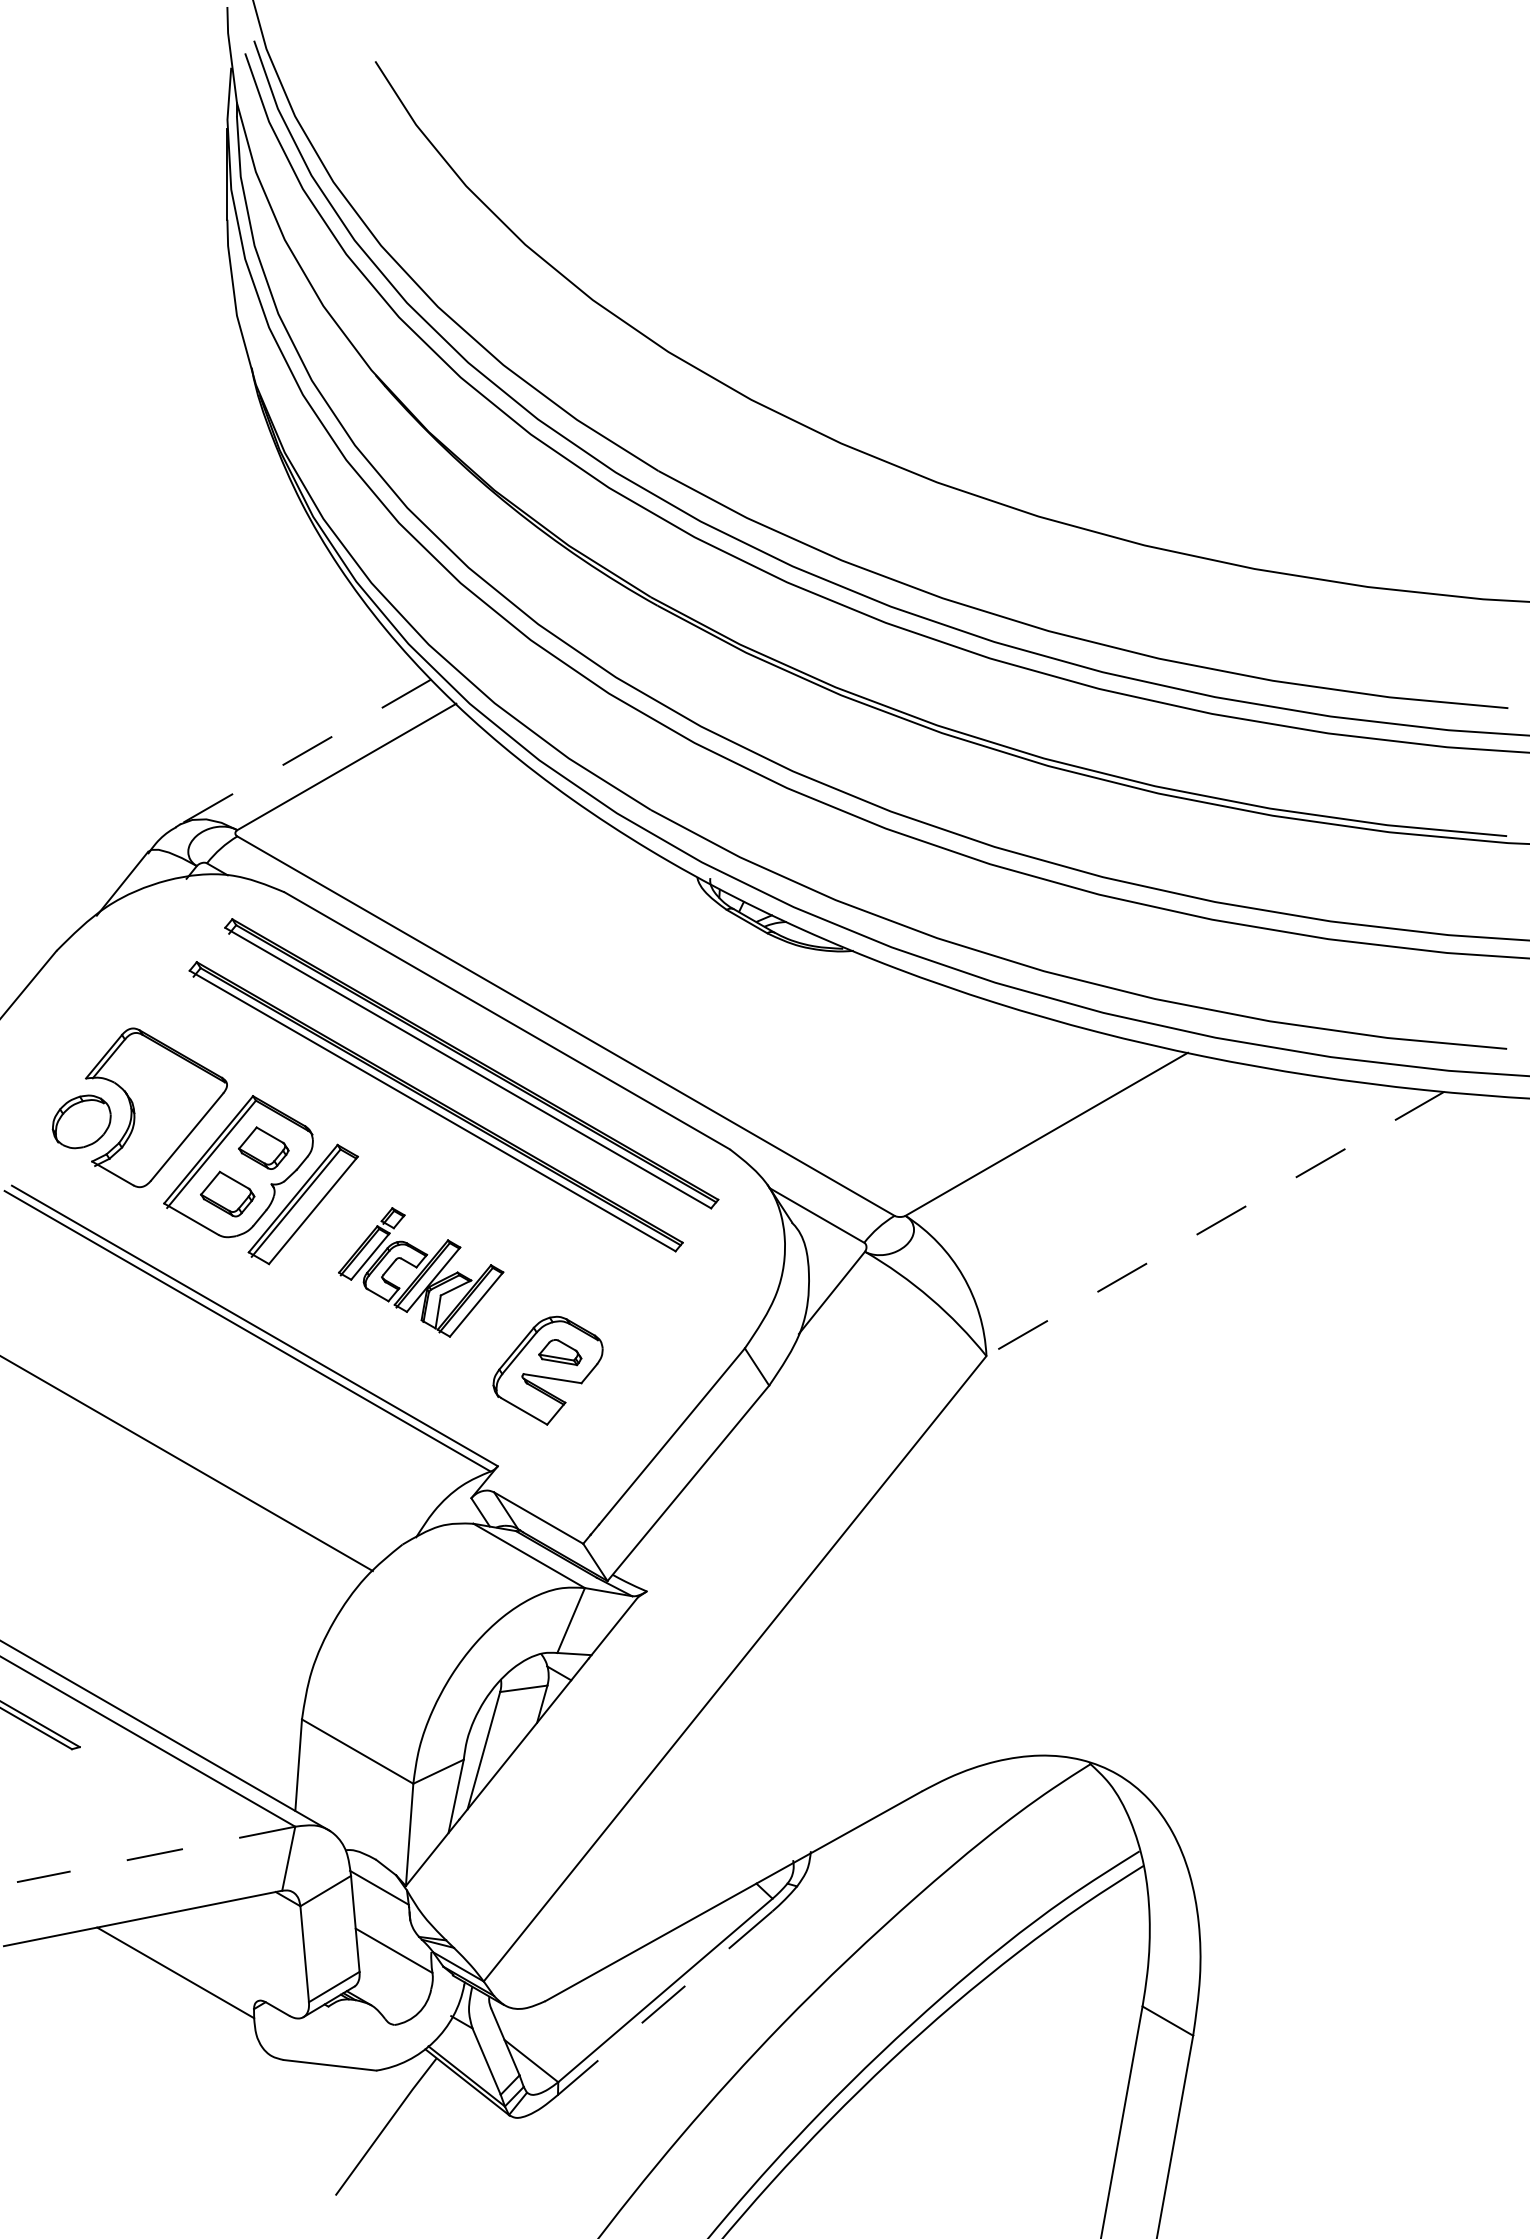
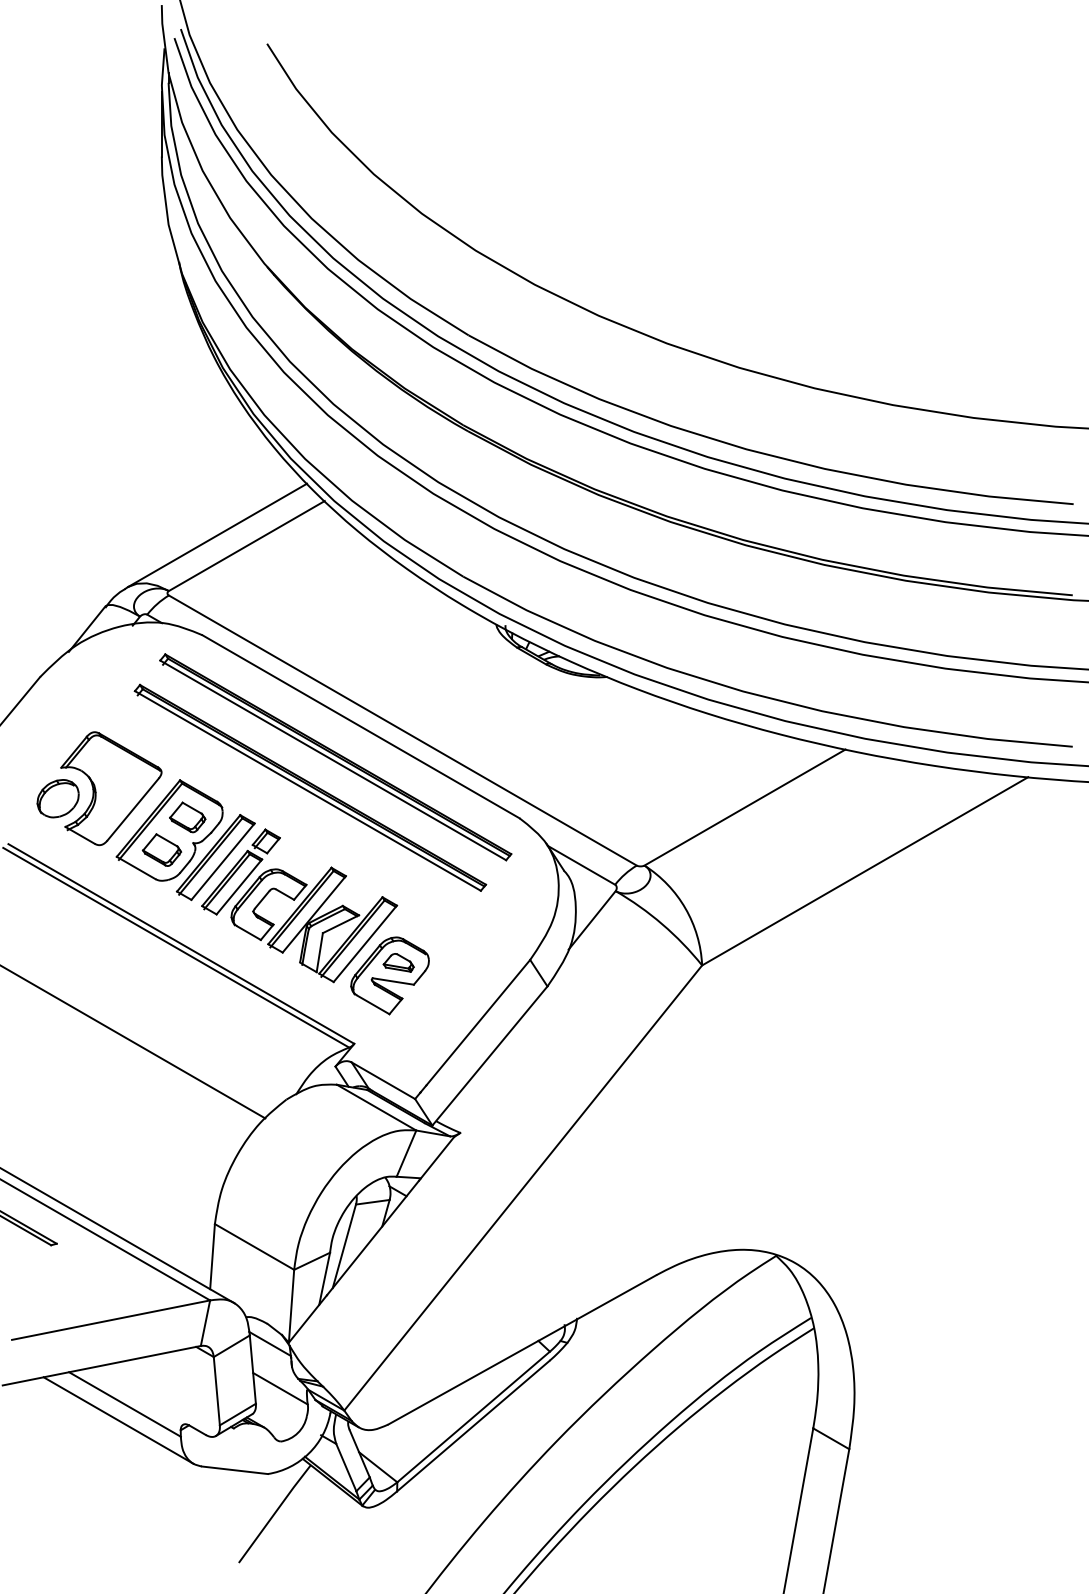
line: (305, 752) -> (217, 535), dashed -> solid
line: (1214, 1224) -> (864, 871), dashed -> solid
part: (420, 1271) -> (299, 905), size x1.67
line: (155, 1854) -> (110, 1320), dashed -> solid
line: (166, 1995) -> (118, 1420), added
line: (665, 2003) -> (473, 1426), dashed -> solid

